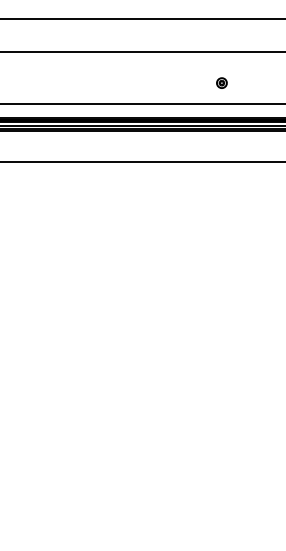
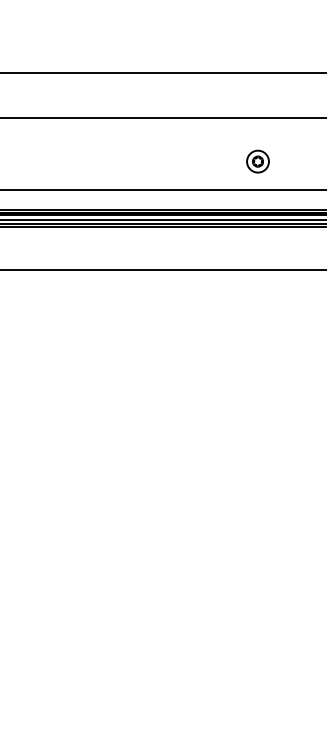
part: (221, 82) -> (257, 160), size x1.6

